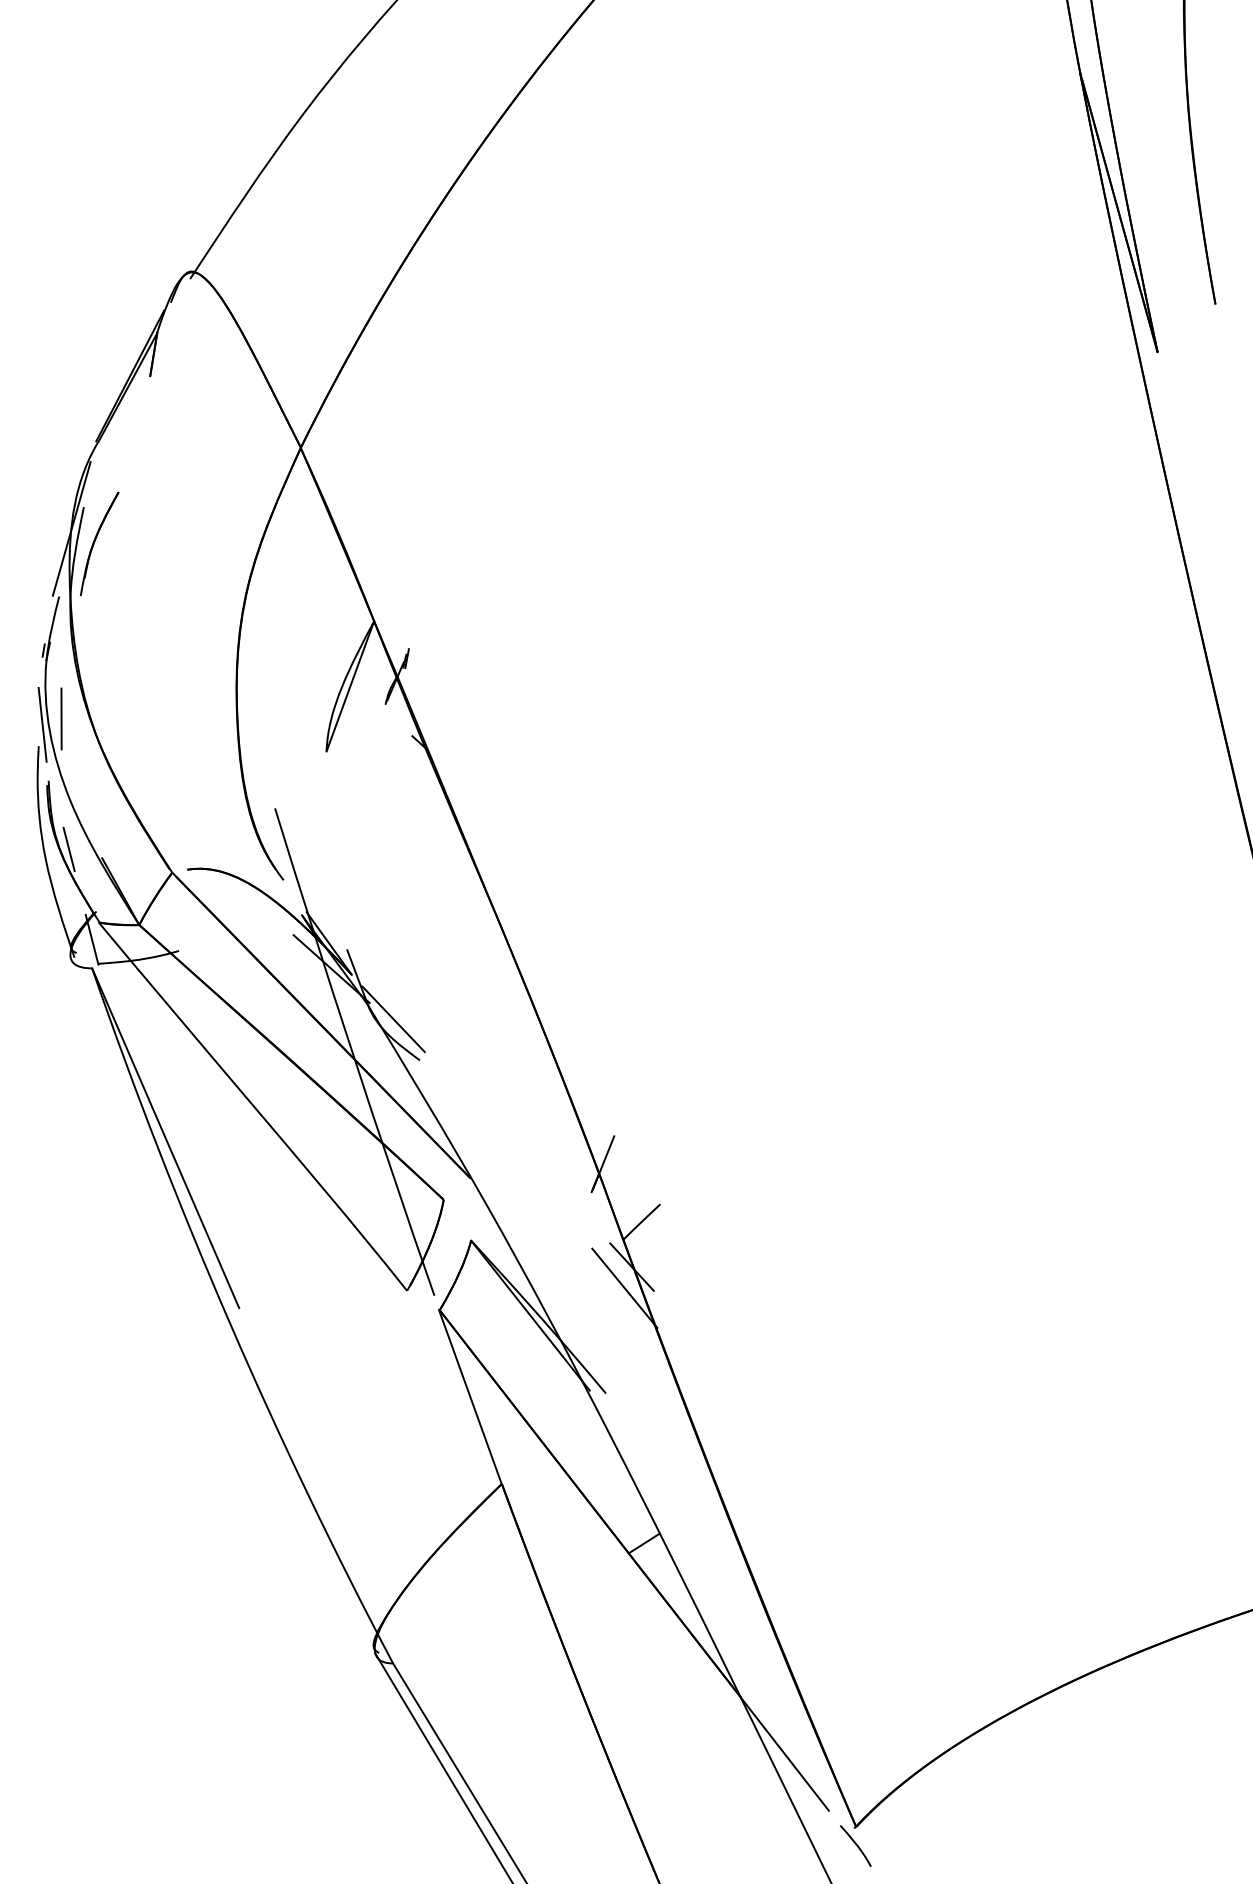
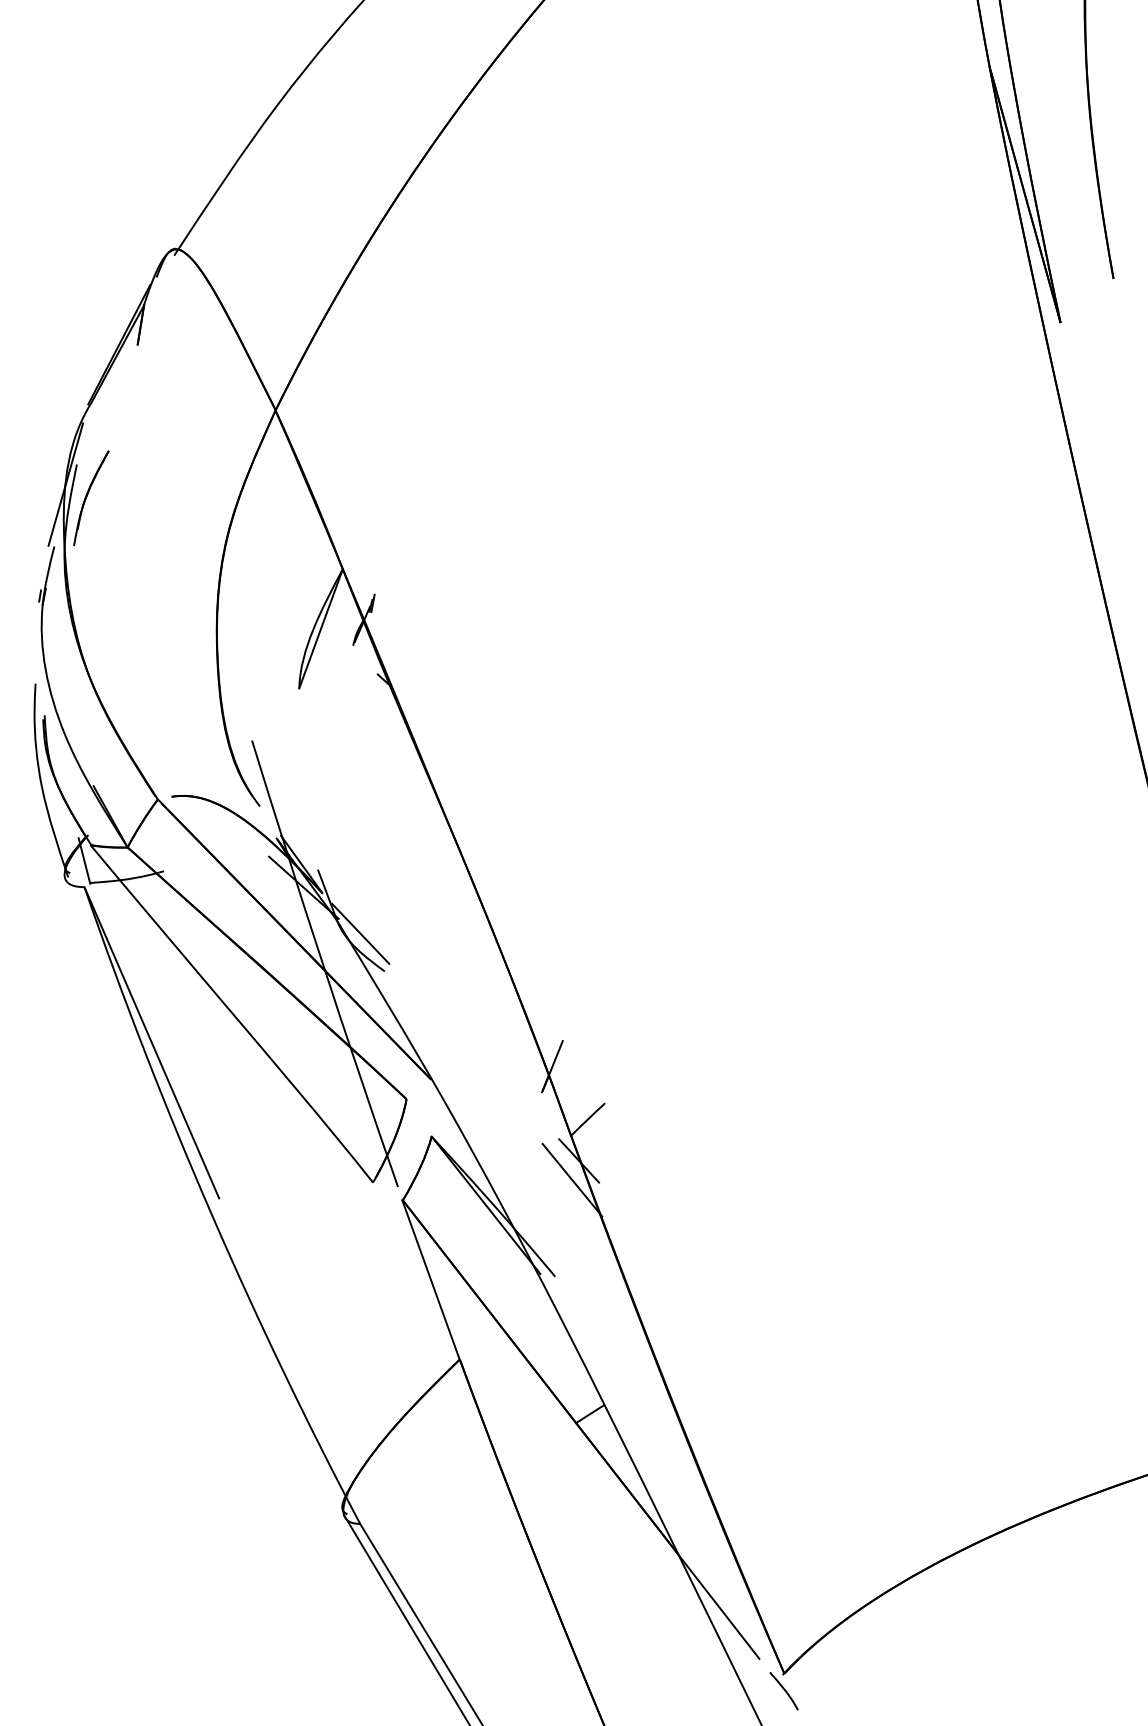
line: (61, 718) -> (56, 658), removed
line: (41, 724) -> (38, 663), removed
line: (69, 849) -> (63, 778), removed

